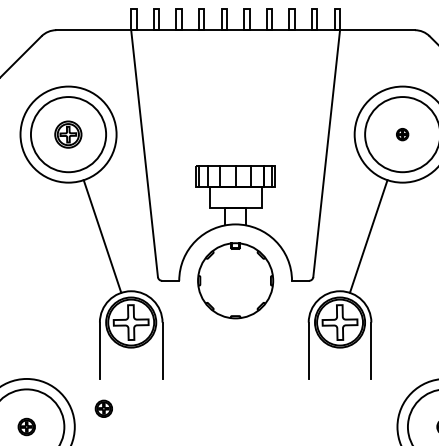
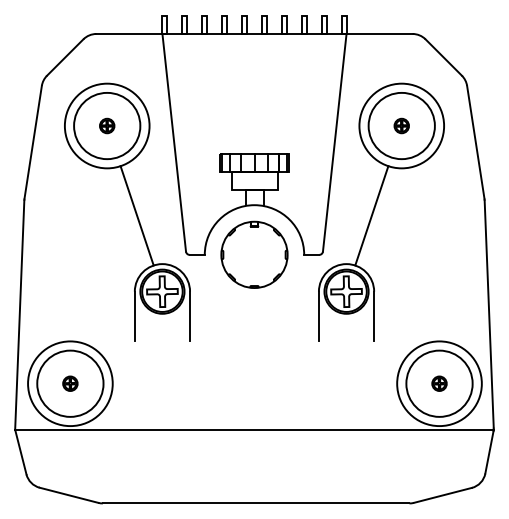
part: (68, 134) -> (107, 125), size x0.62
part: (402, 134) -> (401, 125), size x1.43
part: (104, 408) -> (138, 367), removed

